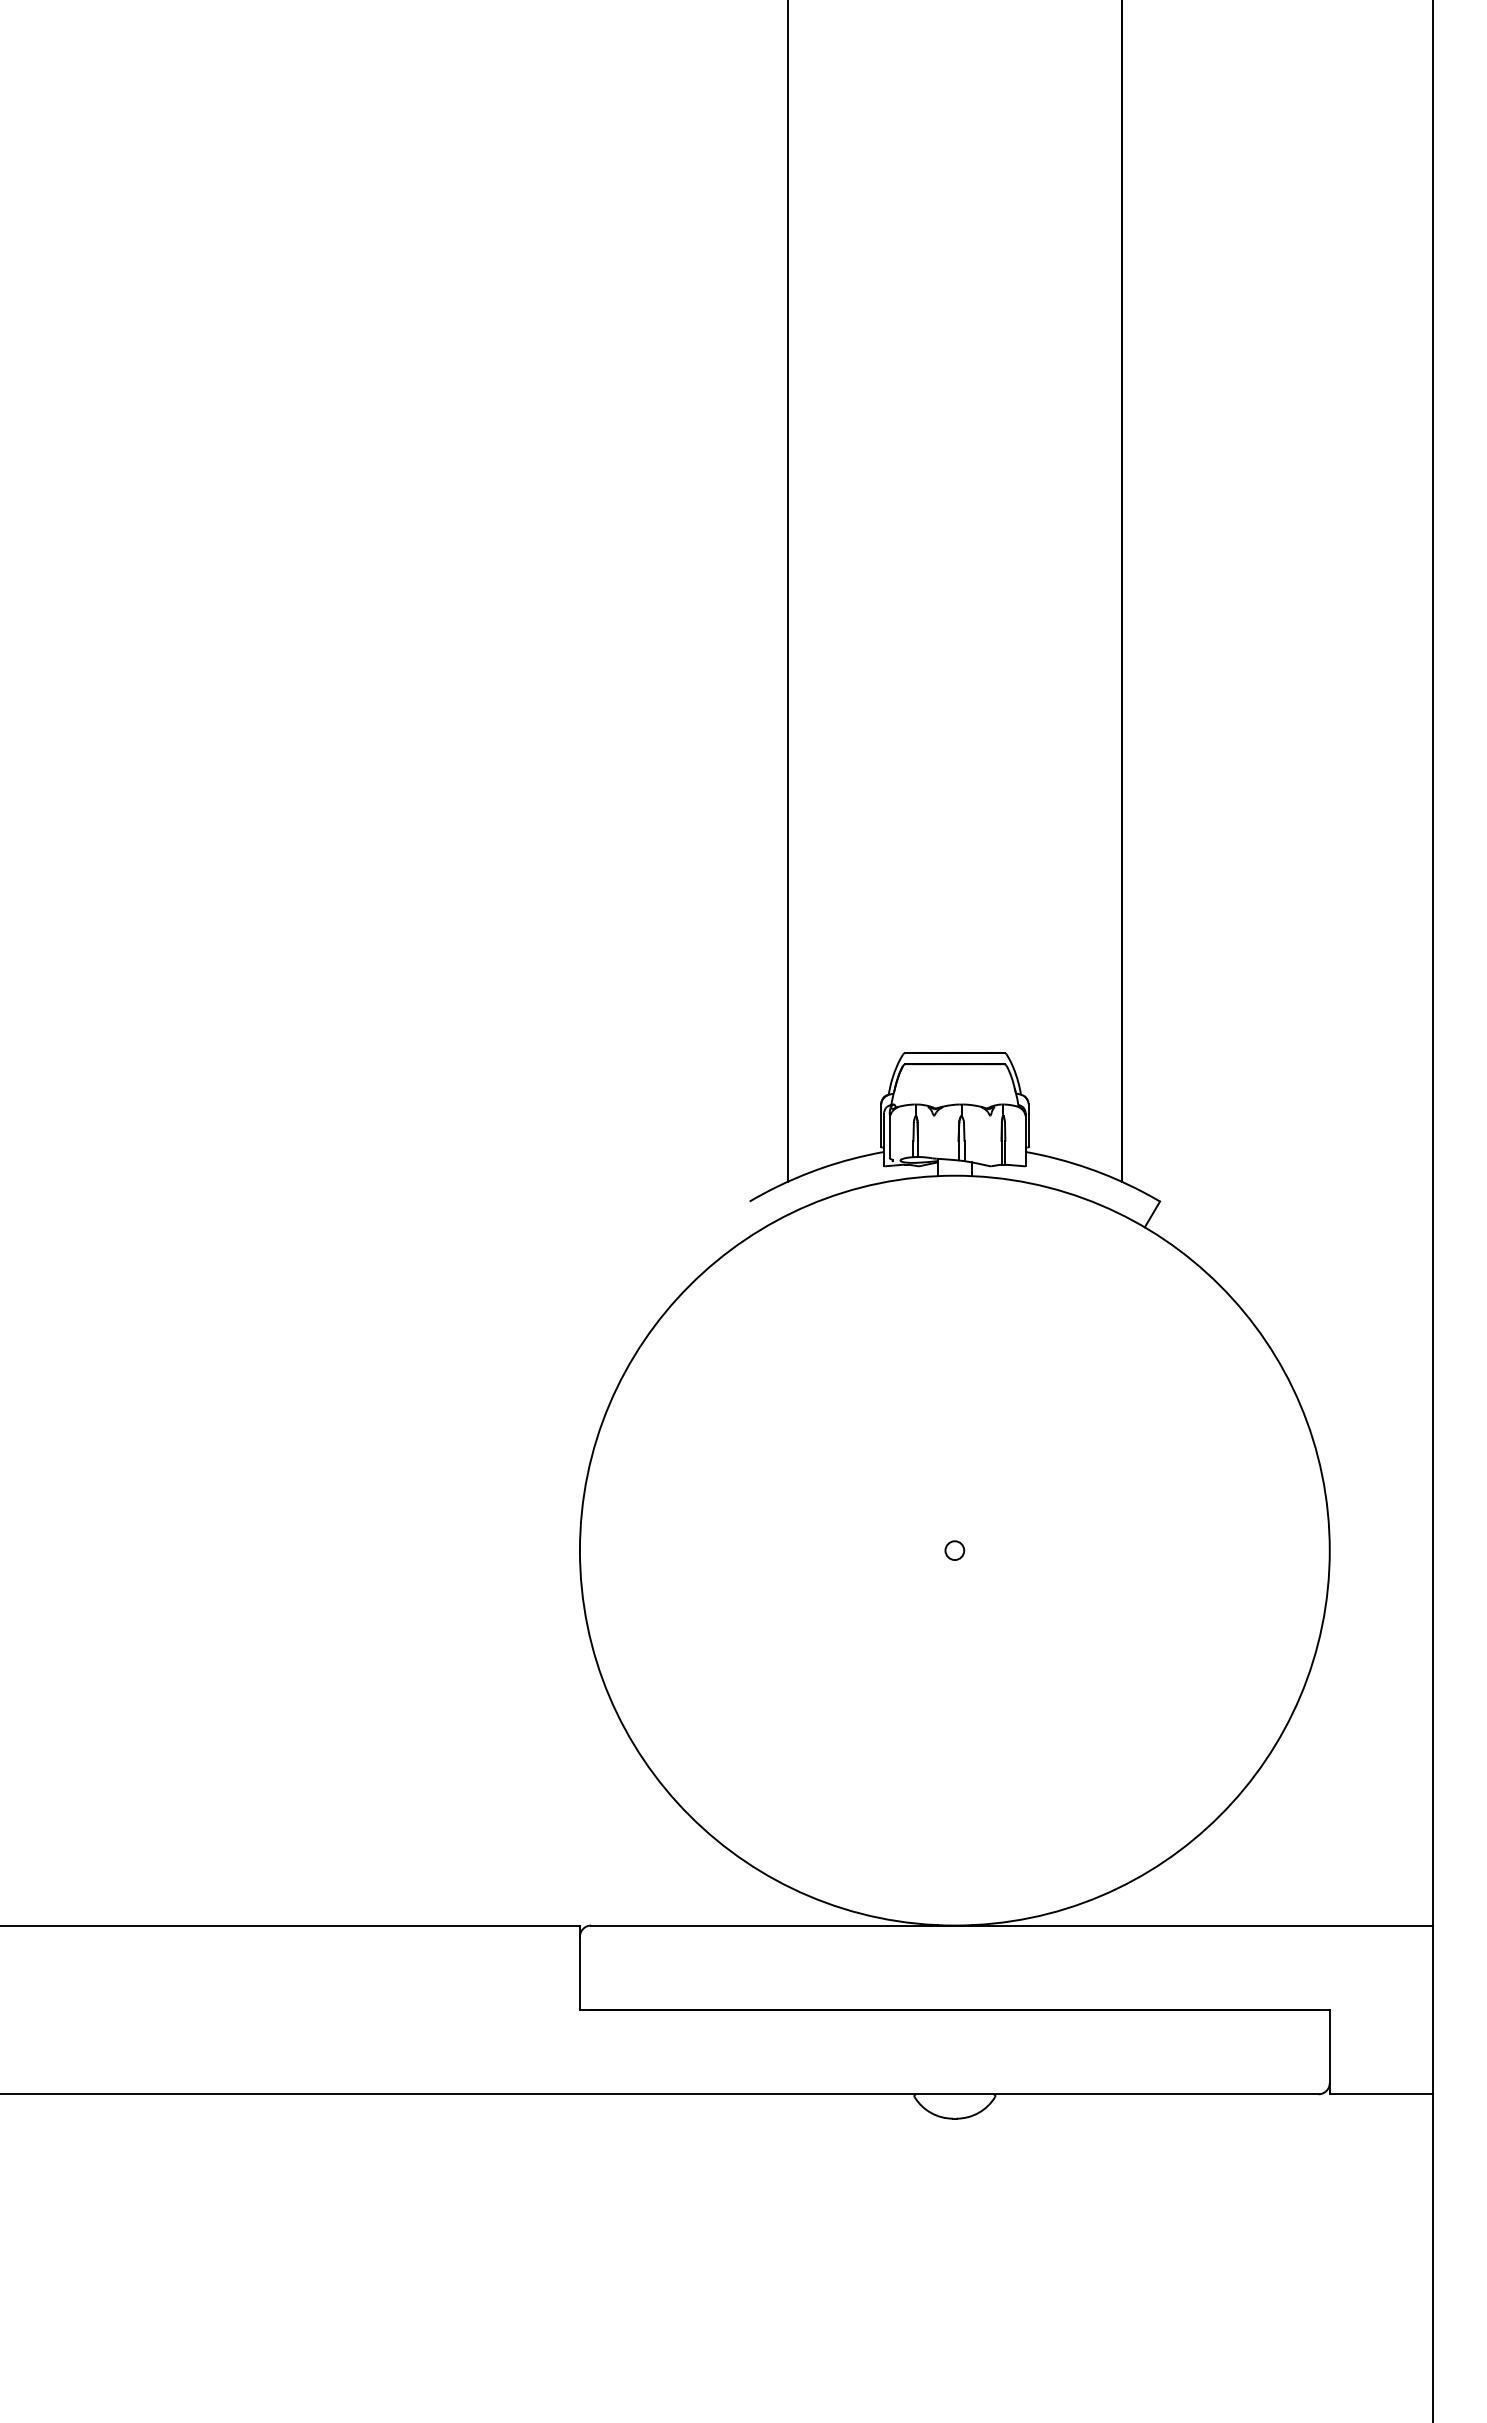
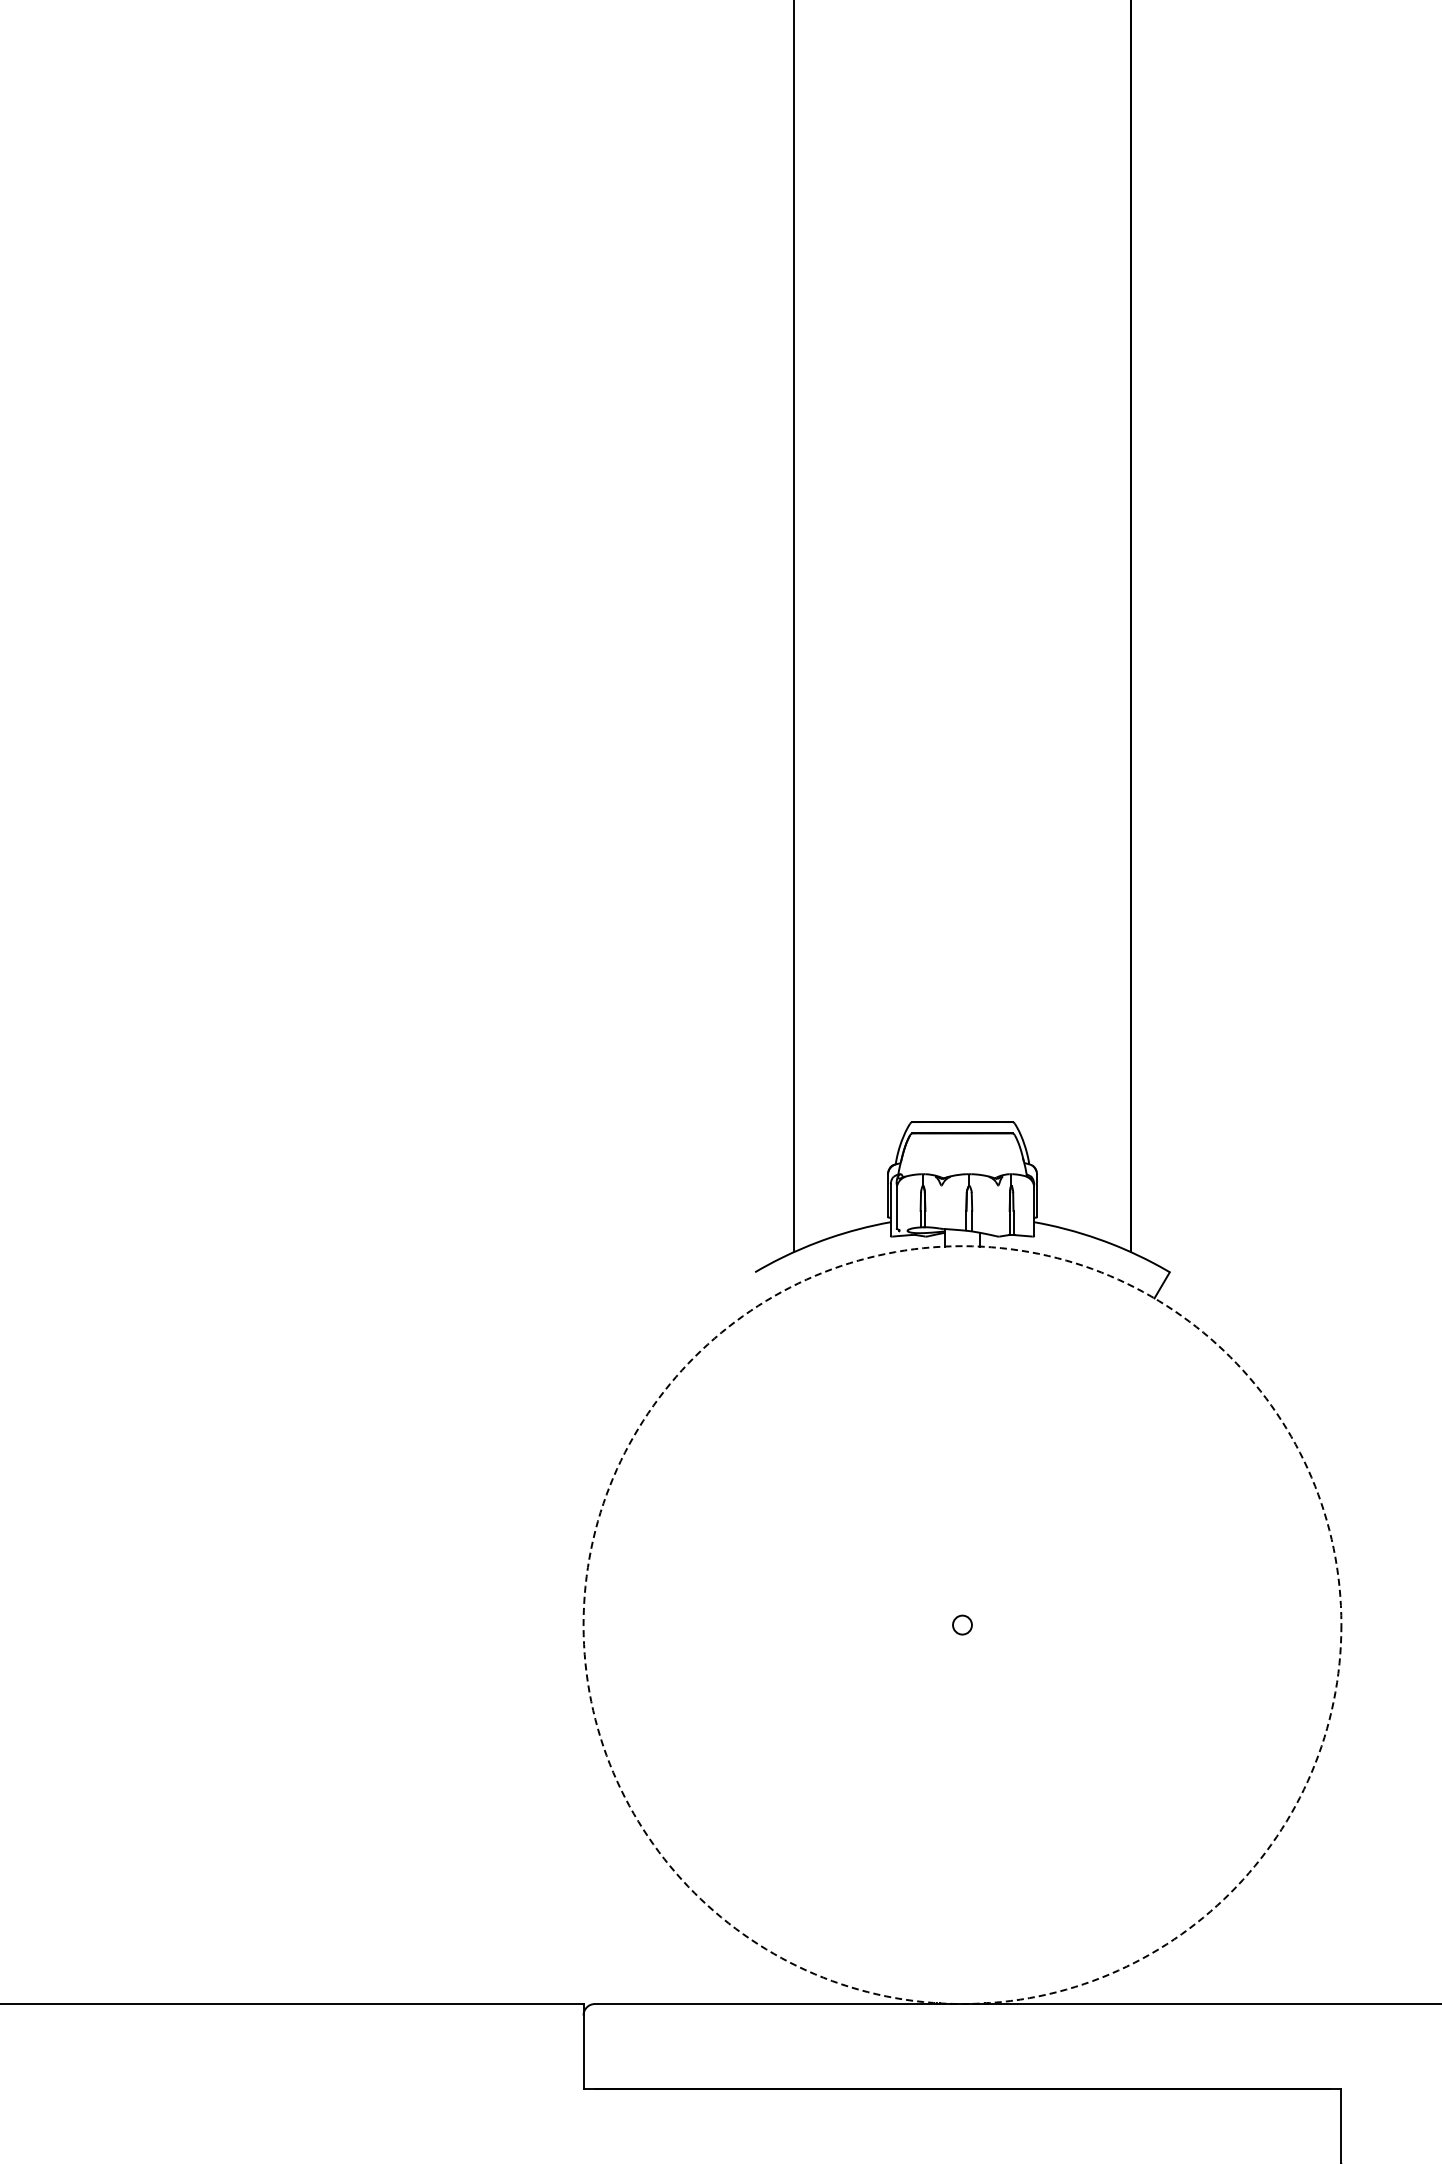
circle: (954, 1550) -> (962, 1624), solid -> dashed

